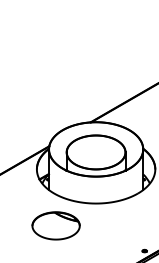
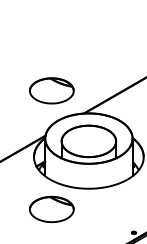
part: (55, 97) -> (51, 90), added

